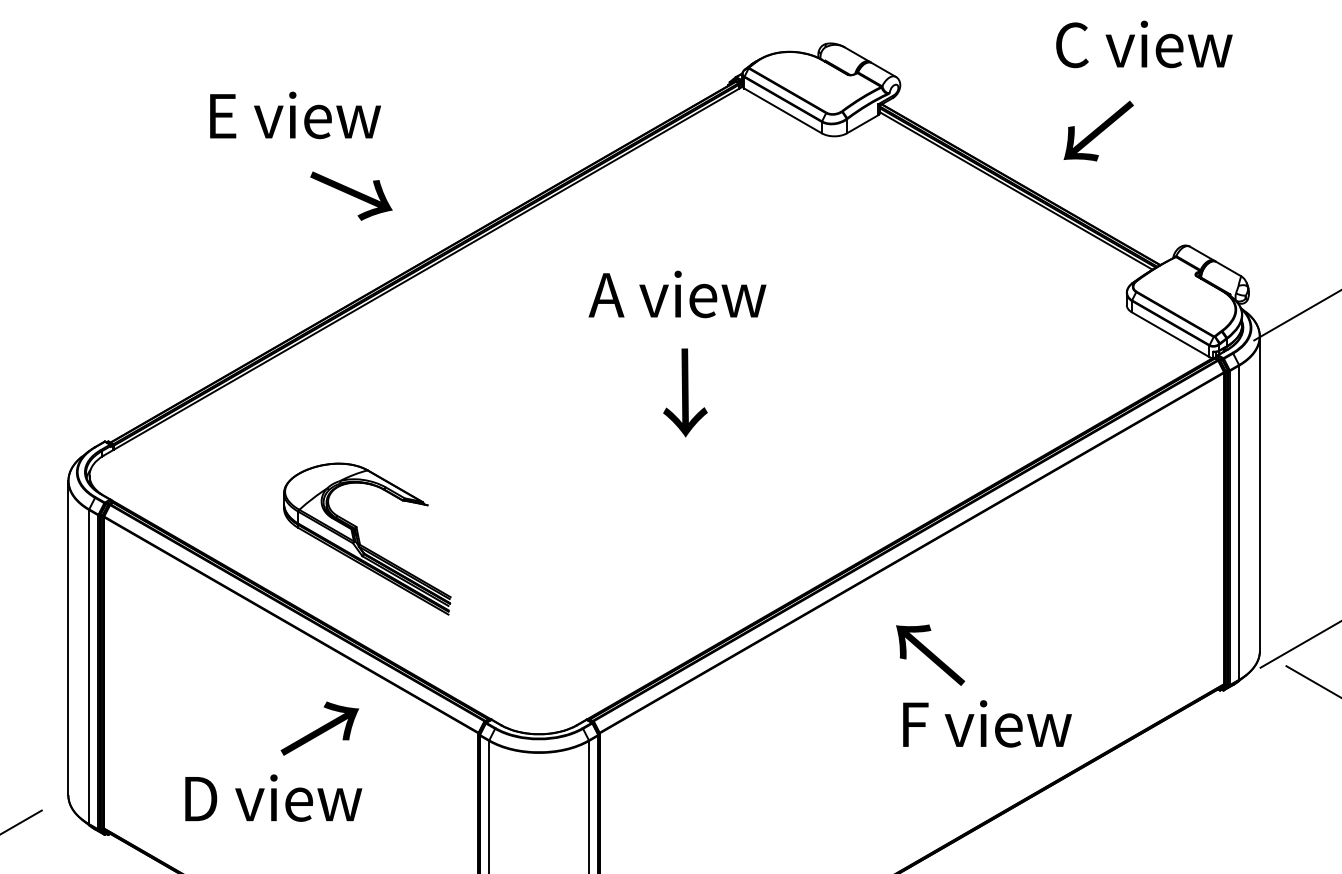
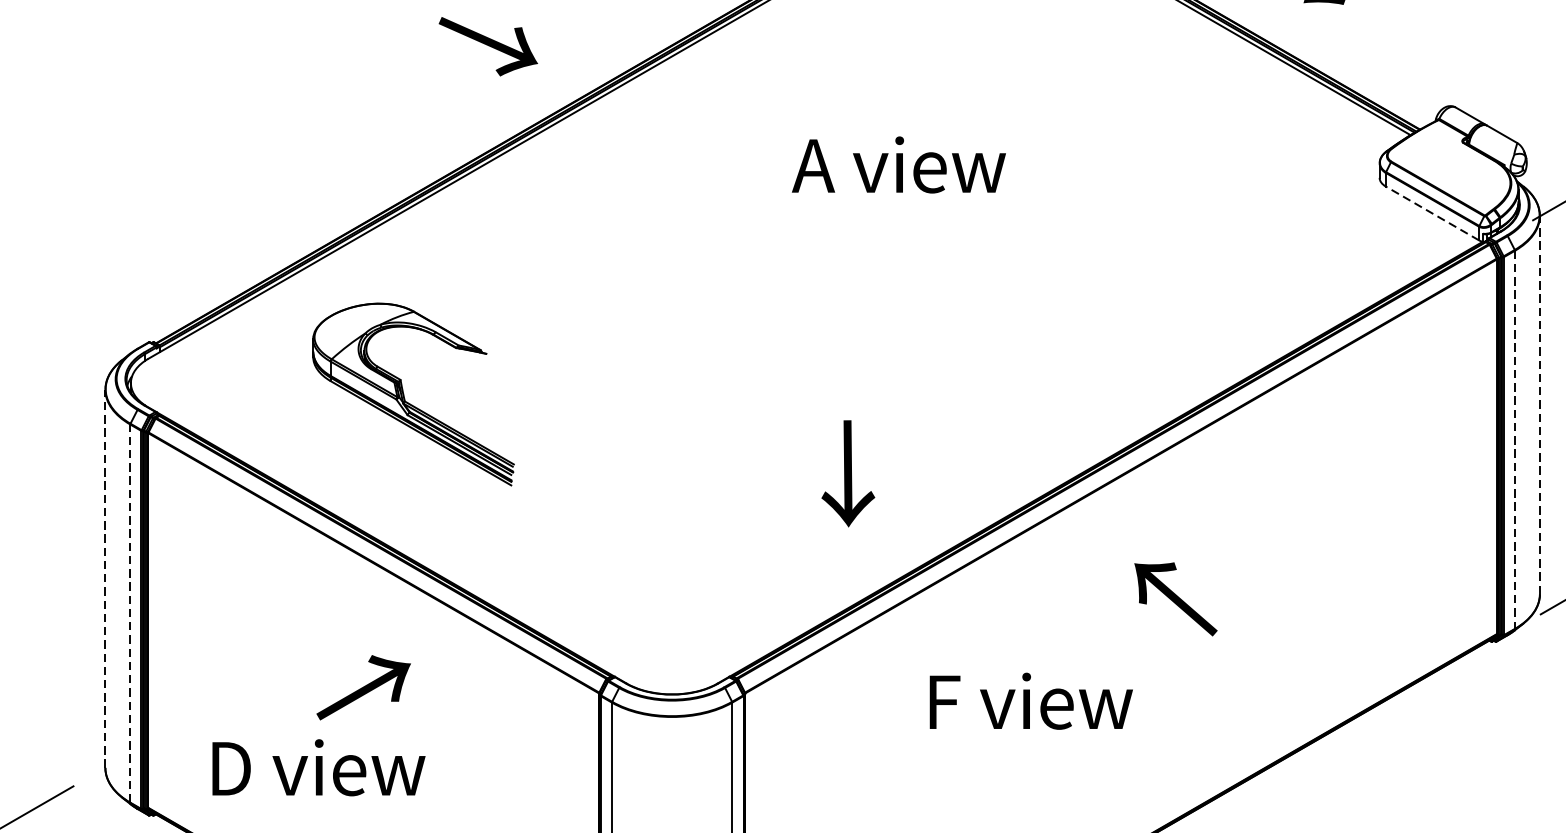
text: (351, 195) -> (488, 45), moved
text: (677, 294) -> (898, 165), moved
line: (1170, 334) -> (1432, 213), solid -> dashed
text: (685, 392) -> (848, 473), moved
line: (1259, 493) -> (1539, 404), solid -> dashed
line: (1239, 523) -> (1515, 440), solid -> dashed
part: (360, 540) -> (405, 396), moved
line: (68, 637) -> (105, 577), solid -> dashed
text: (930, 654) -> (1175, 598), moved
line: (89, 666) -> (130, 612), solid -> dashed
text: (987, 723) -> (1031, 700), moved
text: (319, 728) -> (363, 687), moved
text: (273, 797) -> (318, 767), moved

